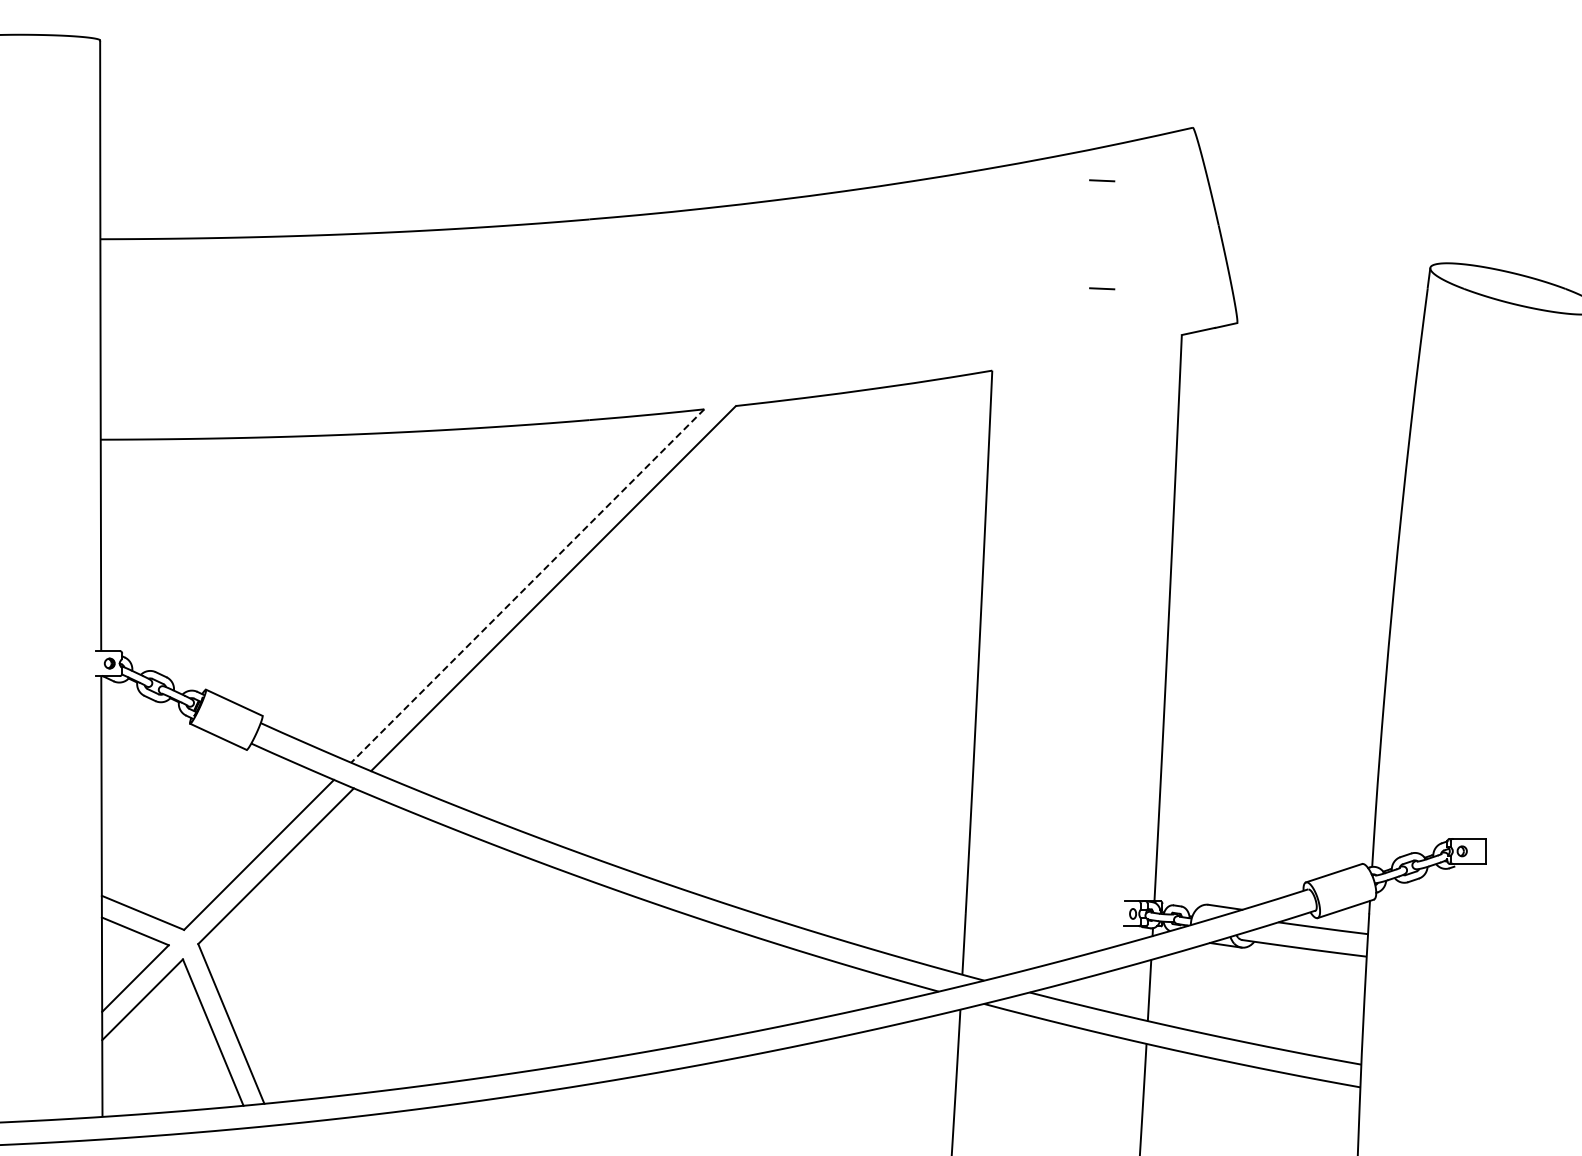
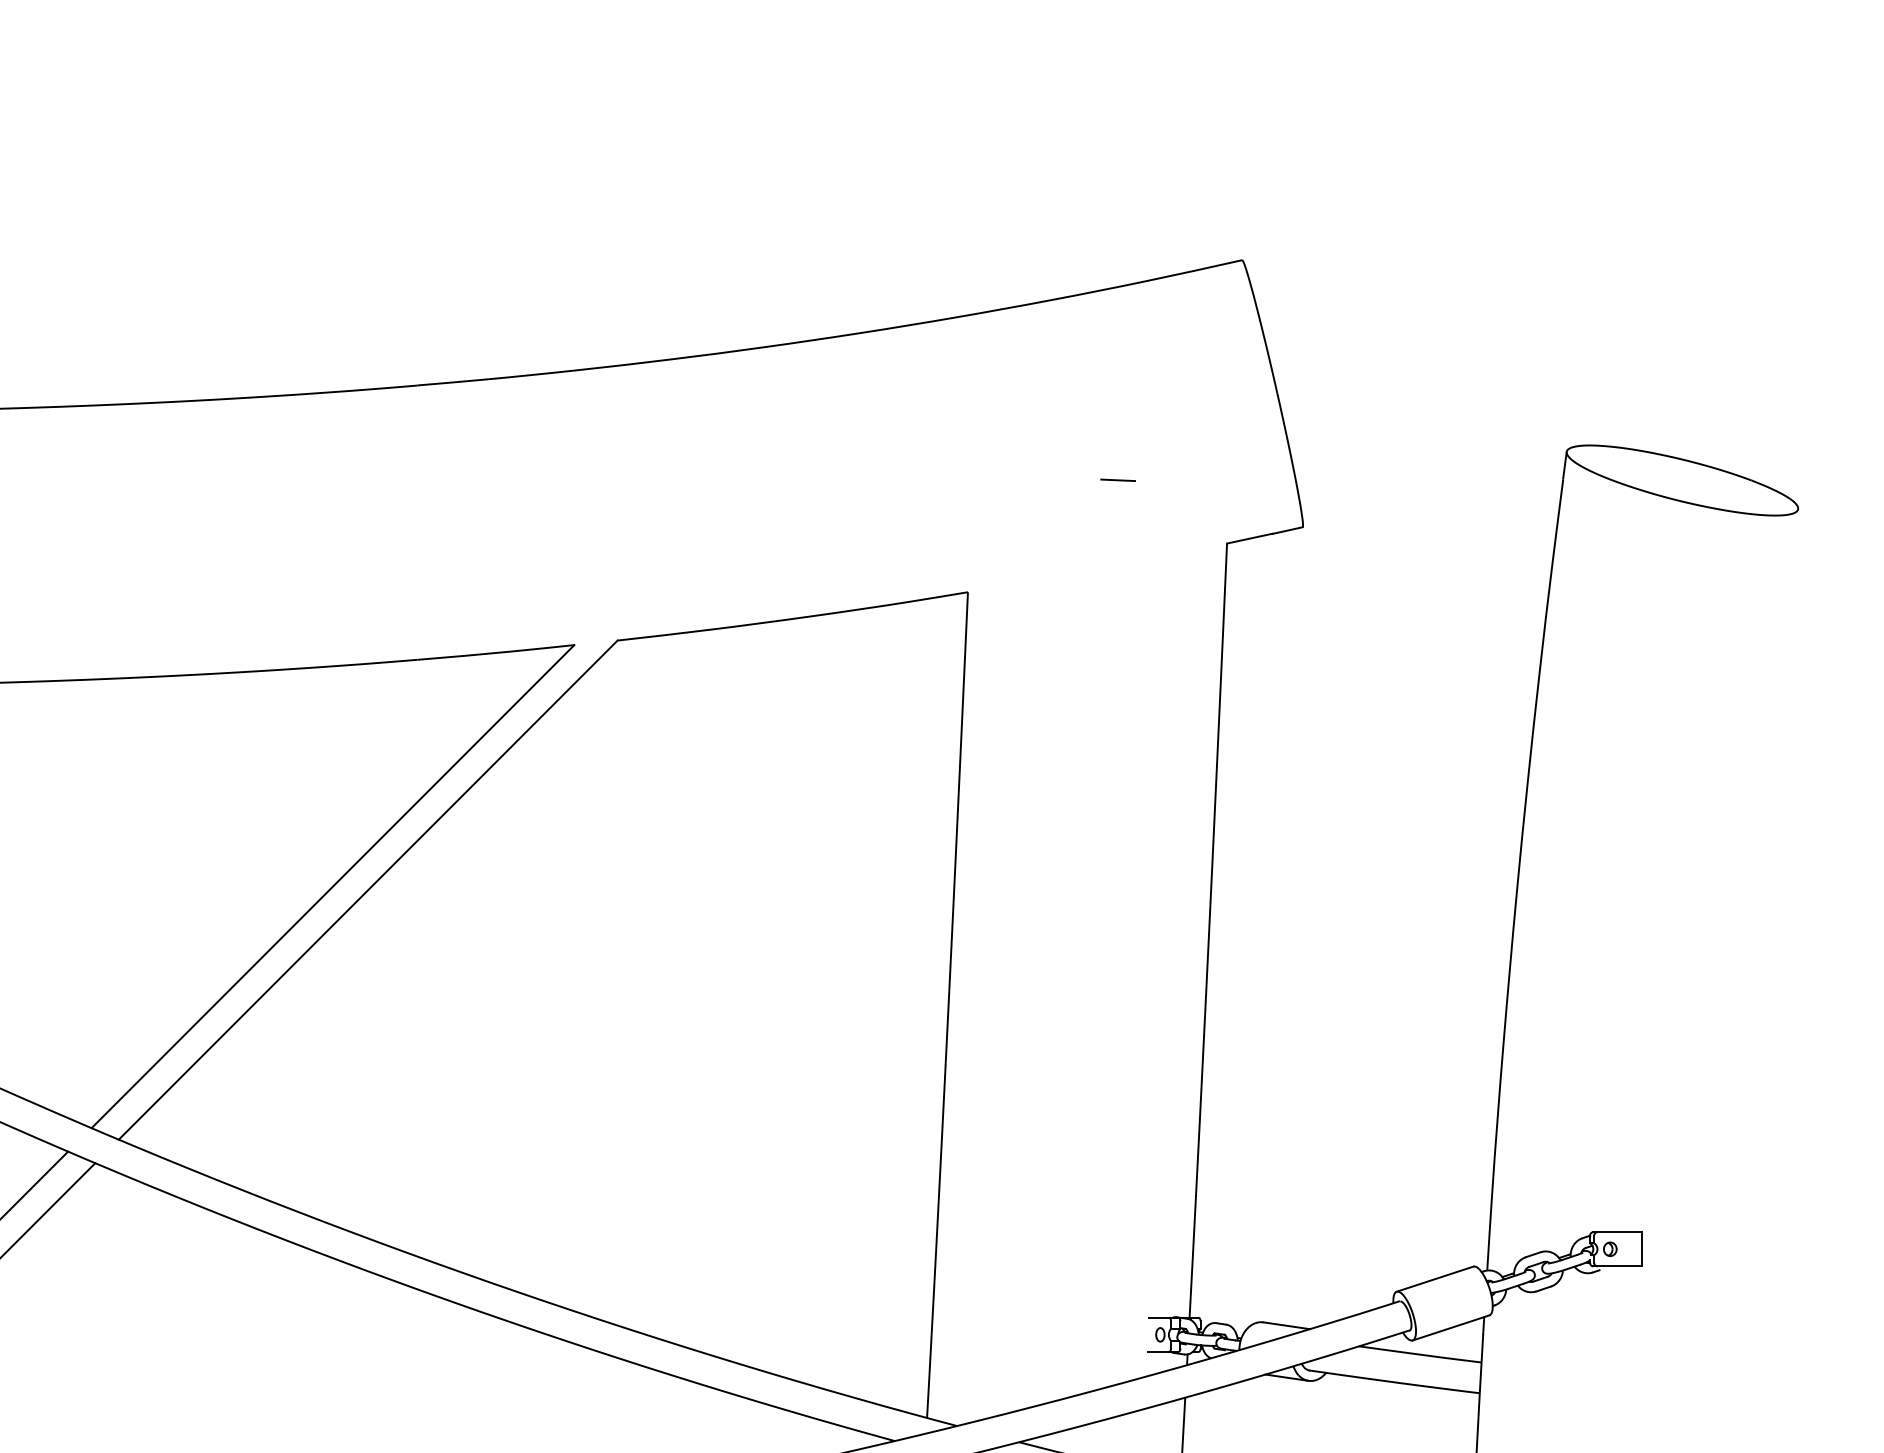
line: (1102, 180) -> (1118, 332), removed
line: (527, 586) -> (332, 887), dashed -> solid

